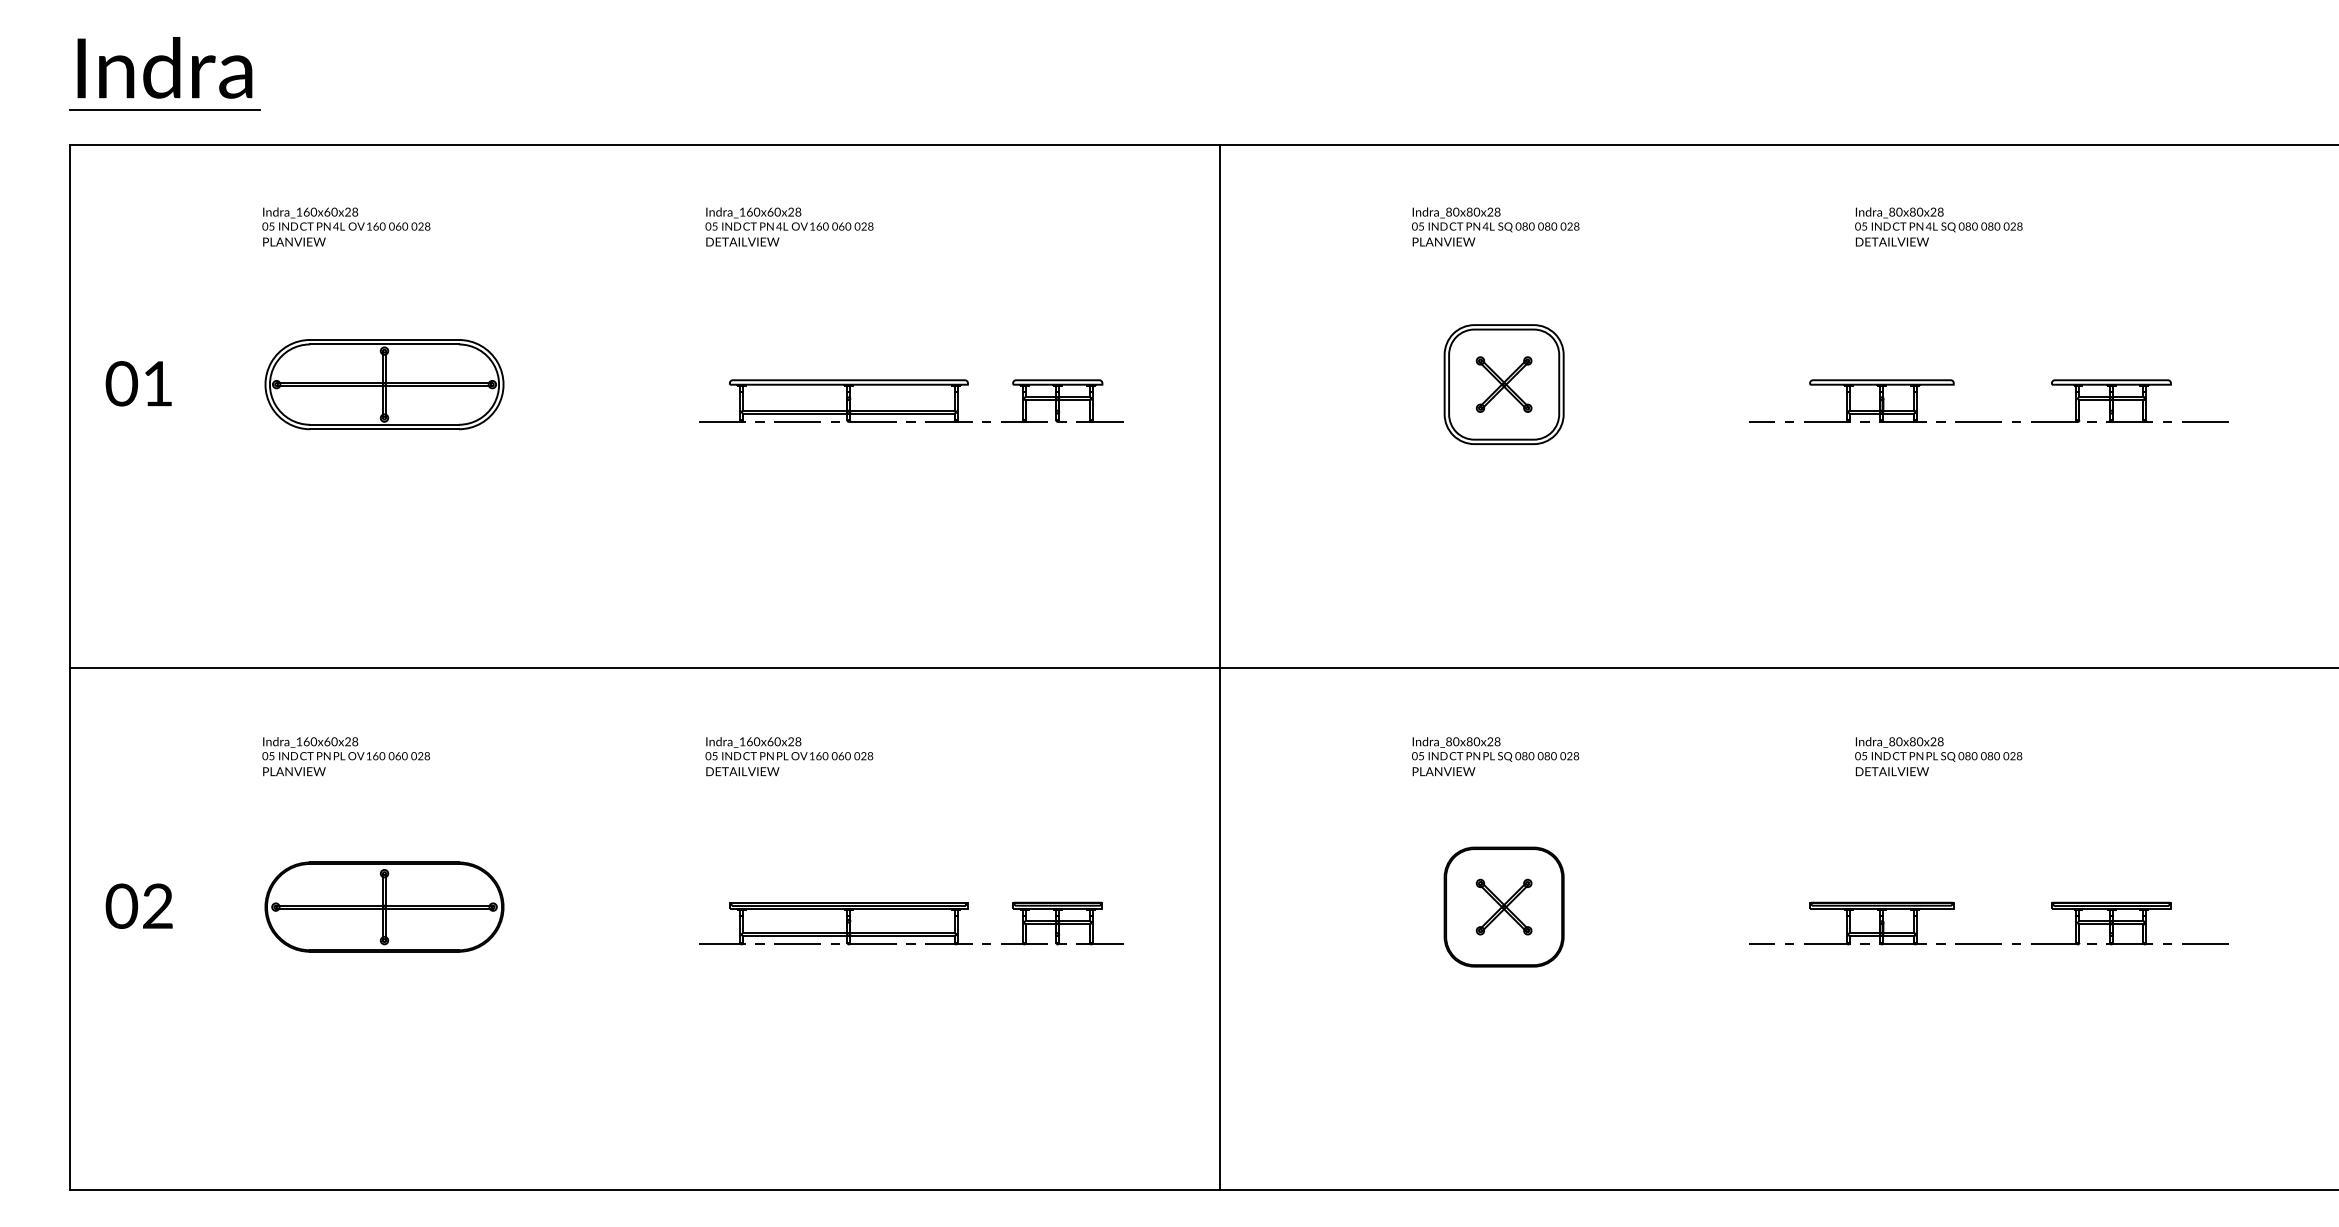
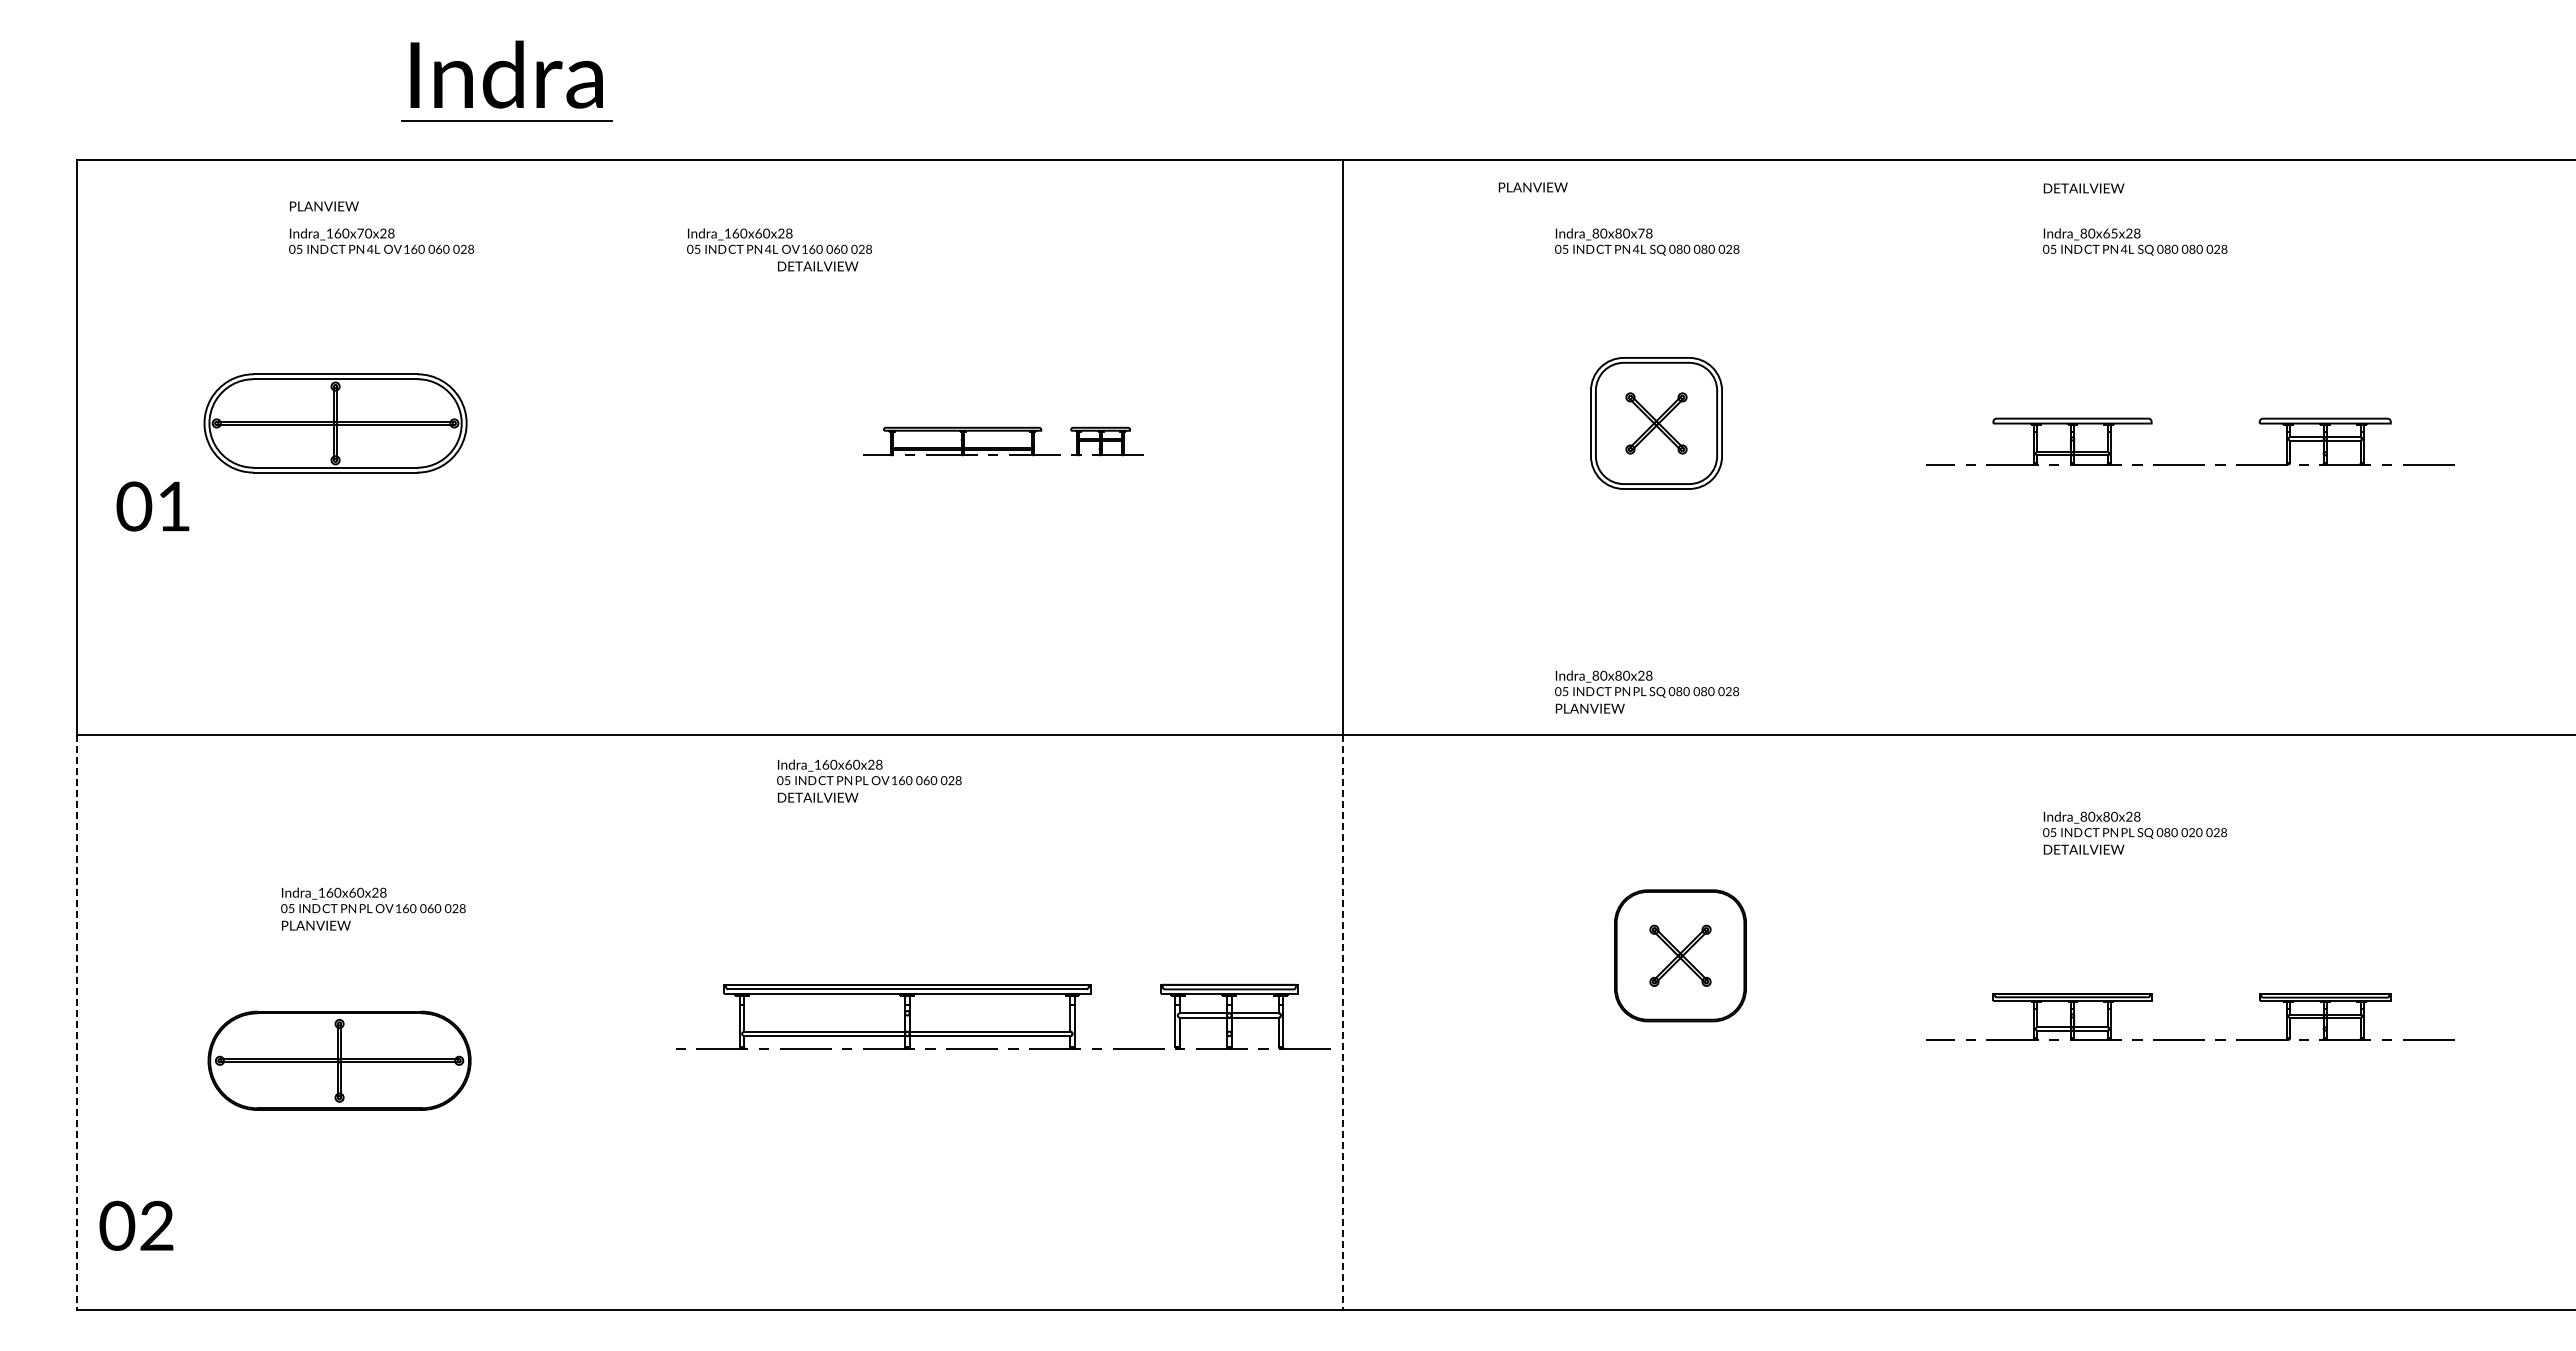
part: (164, 73) -> (506, 80), moved
text: (327, 212) -> (360, 233), Indra_160x60x28 -> Indra_160x70x28
text: (1490, 212) -> (1641, 233), Indra_80x80x28 -> Indra_80x80x78
text: (1916, 212) -> (2110, 233), Indra_80x80x28 -> Indra_80x65x28
text: (789, 218) -> (779, 240), moved
text: (294, 242) -> (324, 206), moved
text: (1443, 242) -> (1532, 187), moved
text: (1891, 242) -> (2083, 188), moved
text: (138, 383) -> (152, 506), moved
part: (384, 384) -> (335, 423), moved
part: (911, 401) -> (1003, 441), size x0.6
text: (346, 756) -> (373, 908), moved
text: (789, 756) -> (869, 780), moved
text: (1495, 756) -> (1647, 691), moved
text: (1989, 756) -> (2191, 833), 080 -> 020
text: (139, 905) -> (136, 1225), moved
part: (384, 906) -> (339, 1060), moved
part: (1504, 906) -> (1680, 955), moved
part: (911, 923) -> (1003, 1016), size x1.4
line: (70, 928) -> (77, 1022), solid -> dashed
line: (1219, 928) -> (1343, 1022), solid -> dashed

